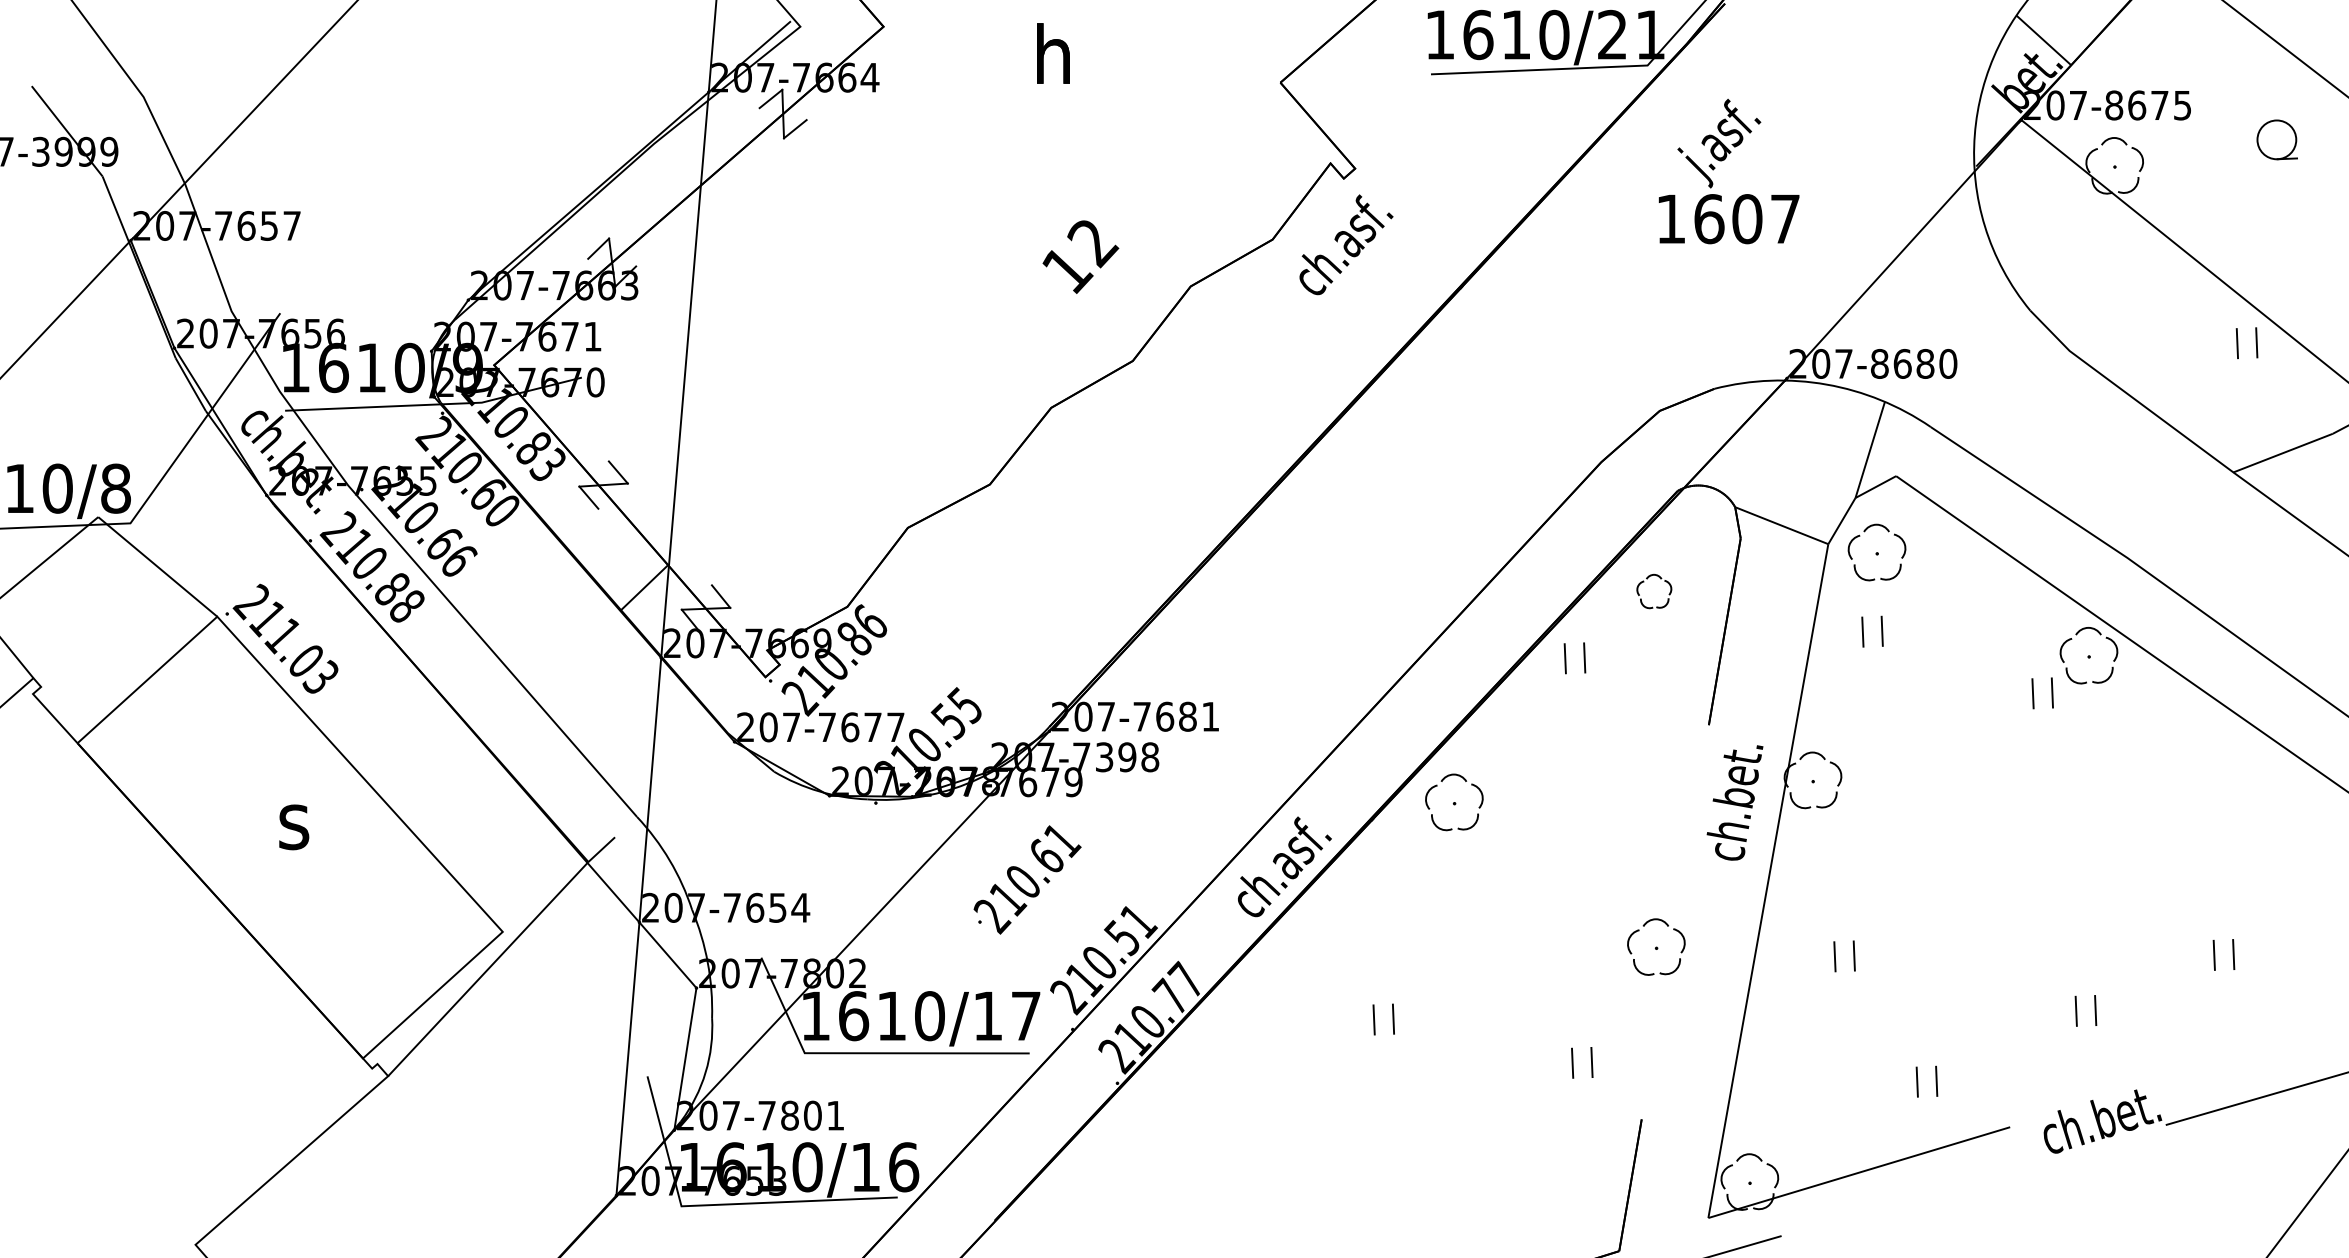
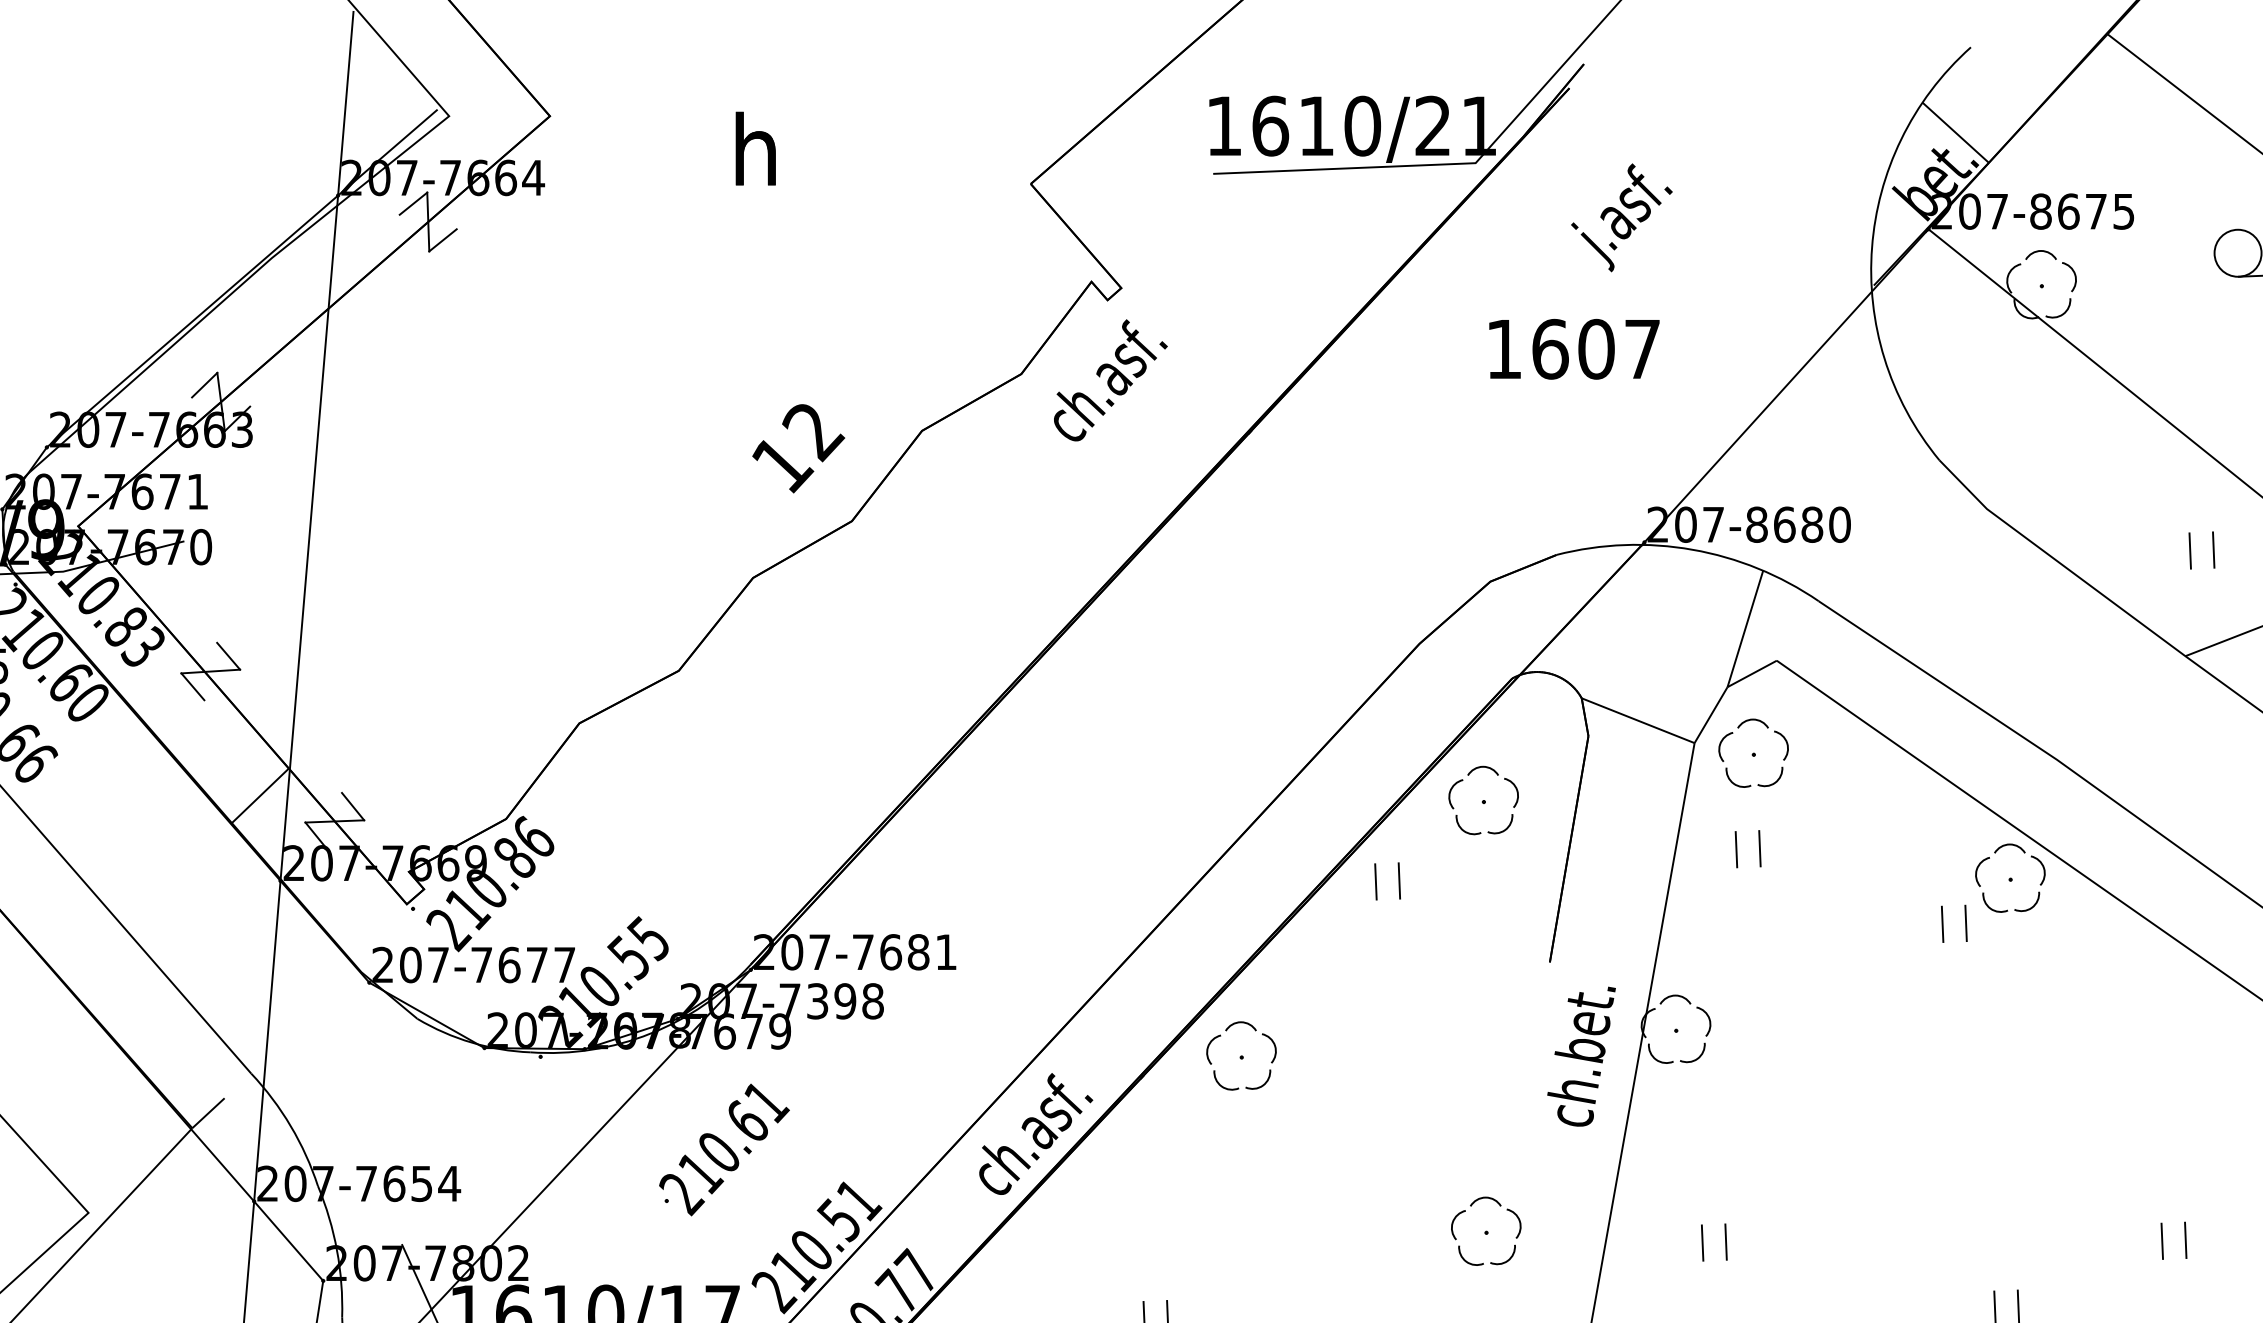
text: (1719, 143) -> (1622, 217), moved
text: (1080, 256) -> (798, 447), moved
part: (2238, 343) -> (2191, 550), moved
part: (1654, 591) -> (1483, 800), size x1.67

